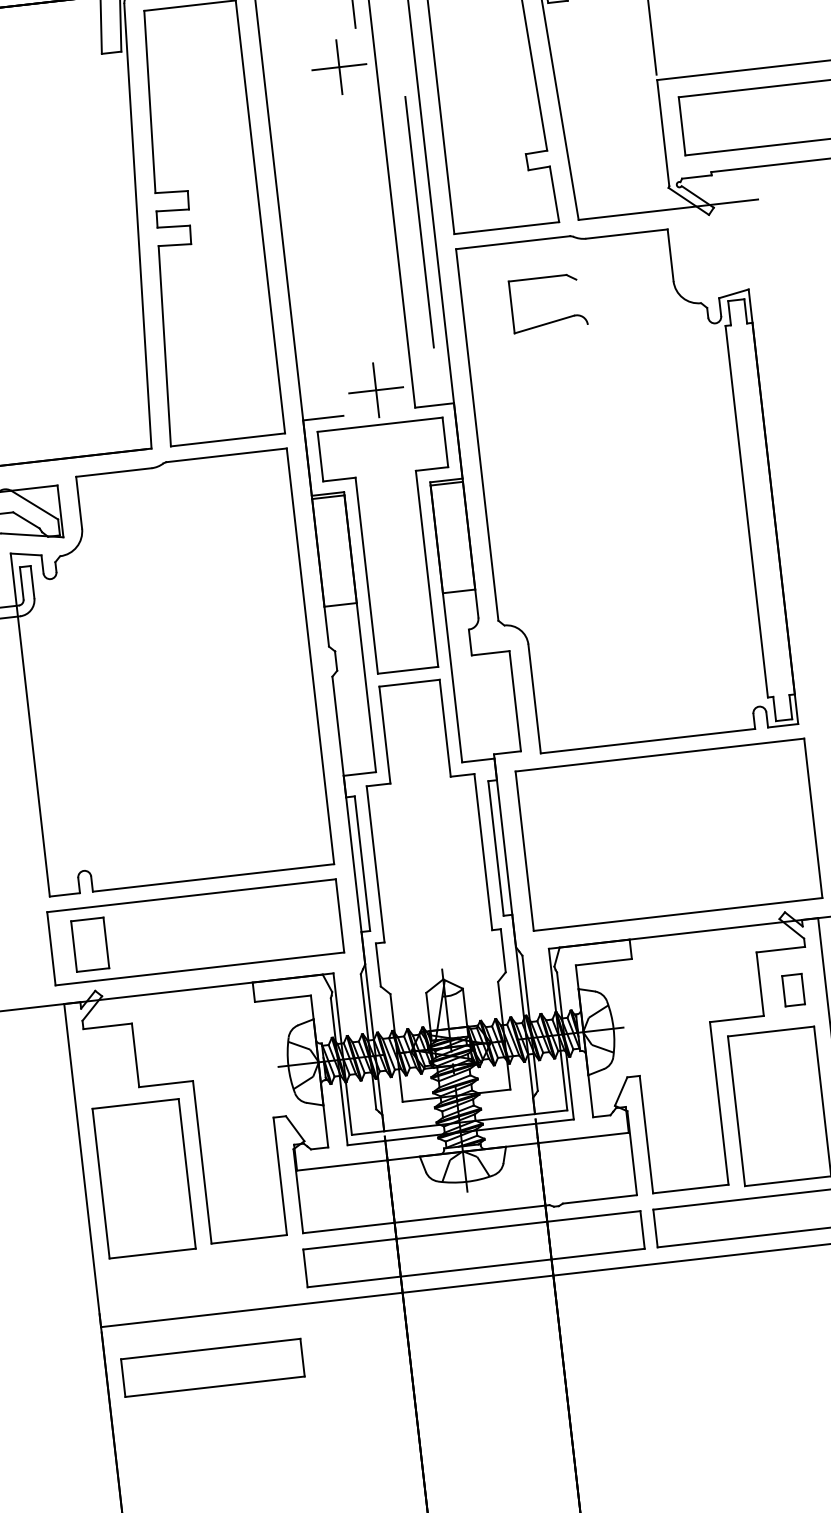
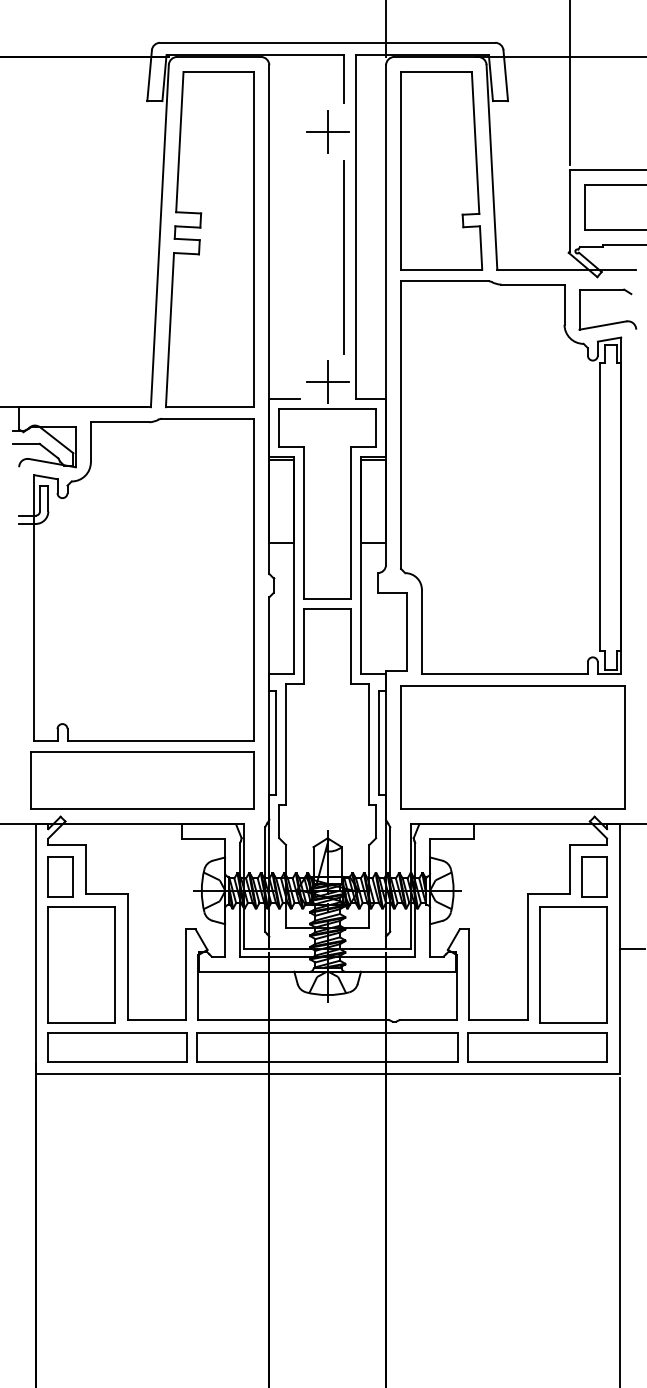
line: (419, 222) -> (343, 257), moved
part: (549, 321) -> (607, 323), moved
part: (89, 944) -> (60, 876), moved
part: (793, 989) -> (594, 876), size x1.67
part: (212, 1368) -> (117, 1047), moved

